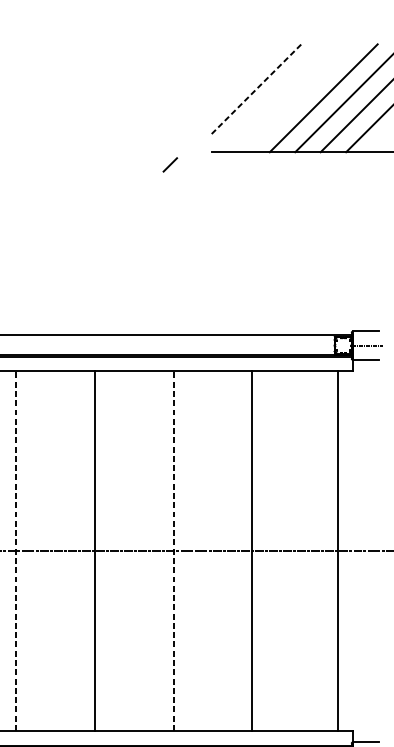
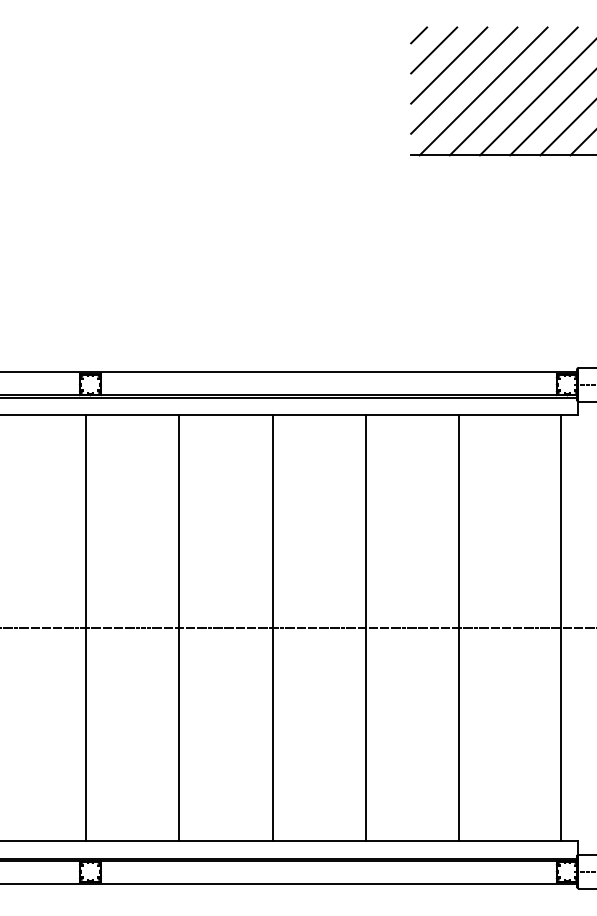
line: (231, 63) -> (434, 50), added
line: (244, 76) -> (449, 65), added
line: (256, 89) -> (464, 80), dashed -> solid
line: (272, 98) -> (483, 91), added
line: (298, 98) -> (513, 91), added
line: (170, 165) -> (419, 35), moved
line: (16, 550) -> (179, 627), dashed -> solid
line: (173, 550) -> (365, 627), dashed -> solid

